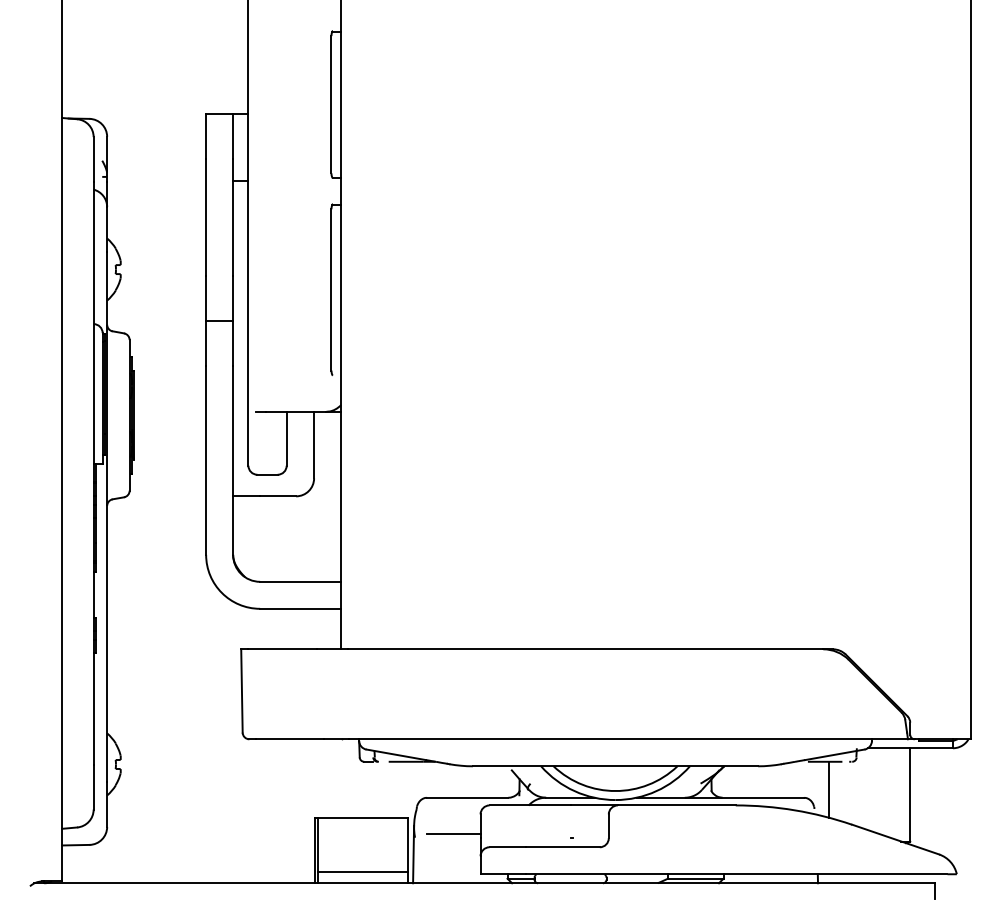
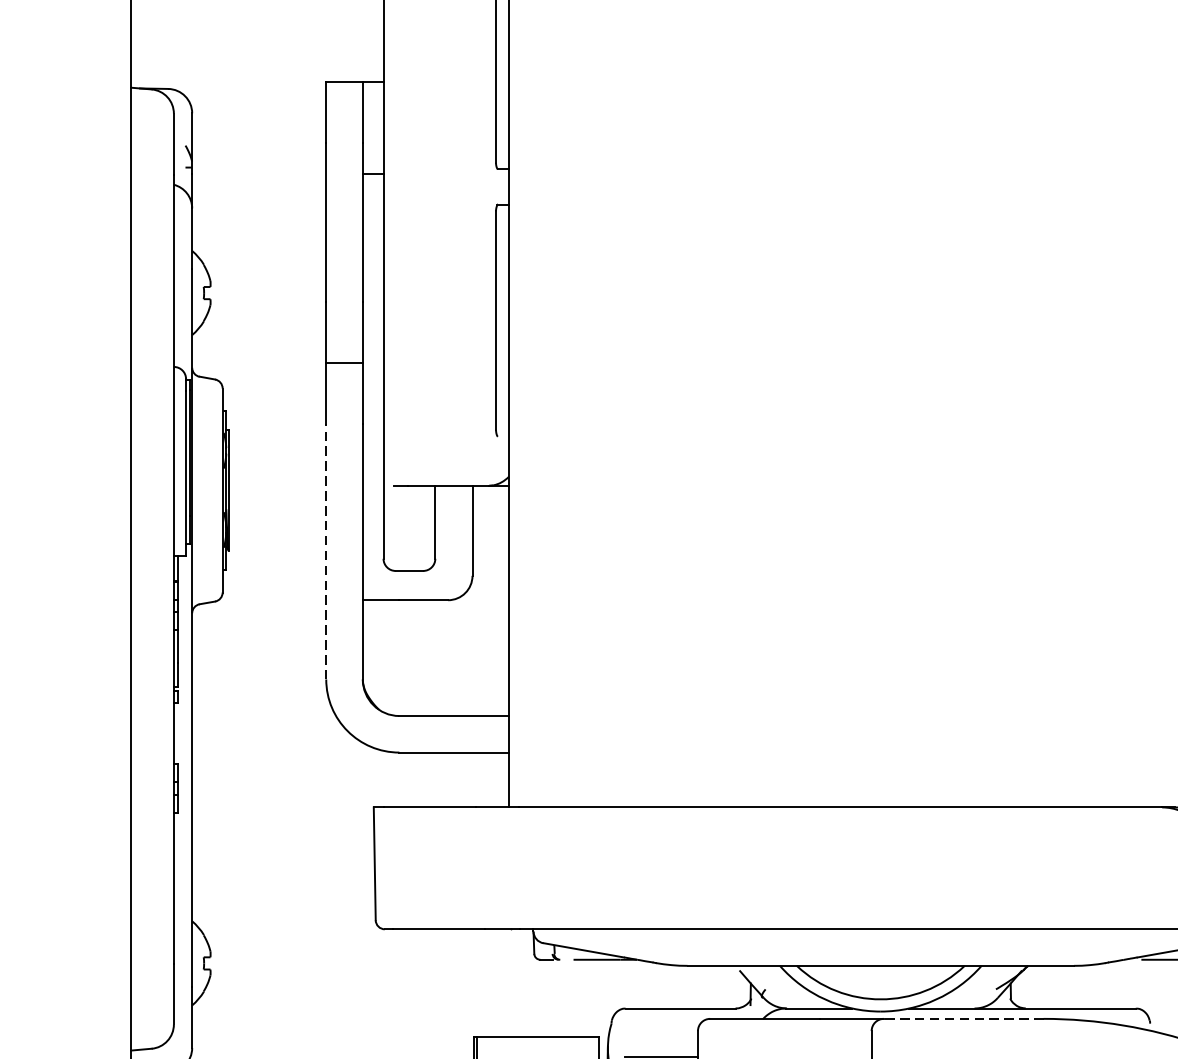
line: (206, 459) -> (326, 550), solid -> dashed
line: (829, 789) -> (1170, 997), removed
line: (676, 805) -> (963, 1018), solid -> dashed

